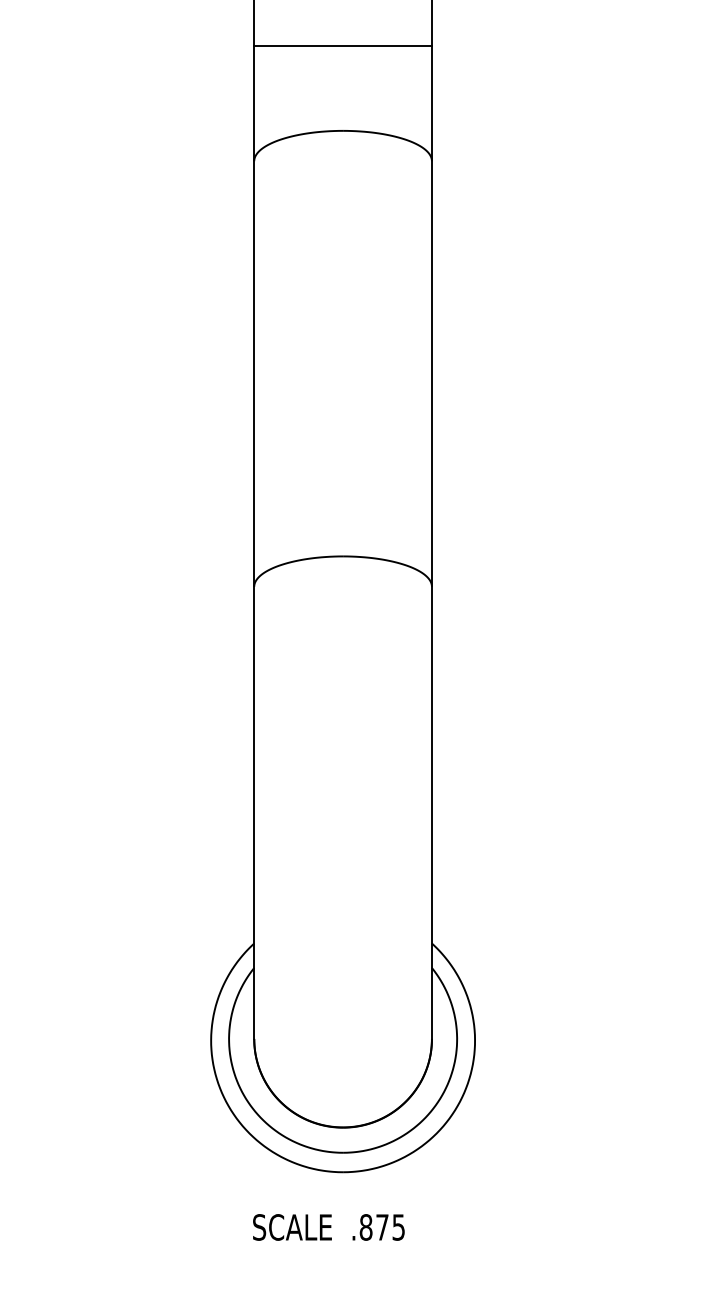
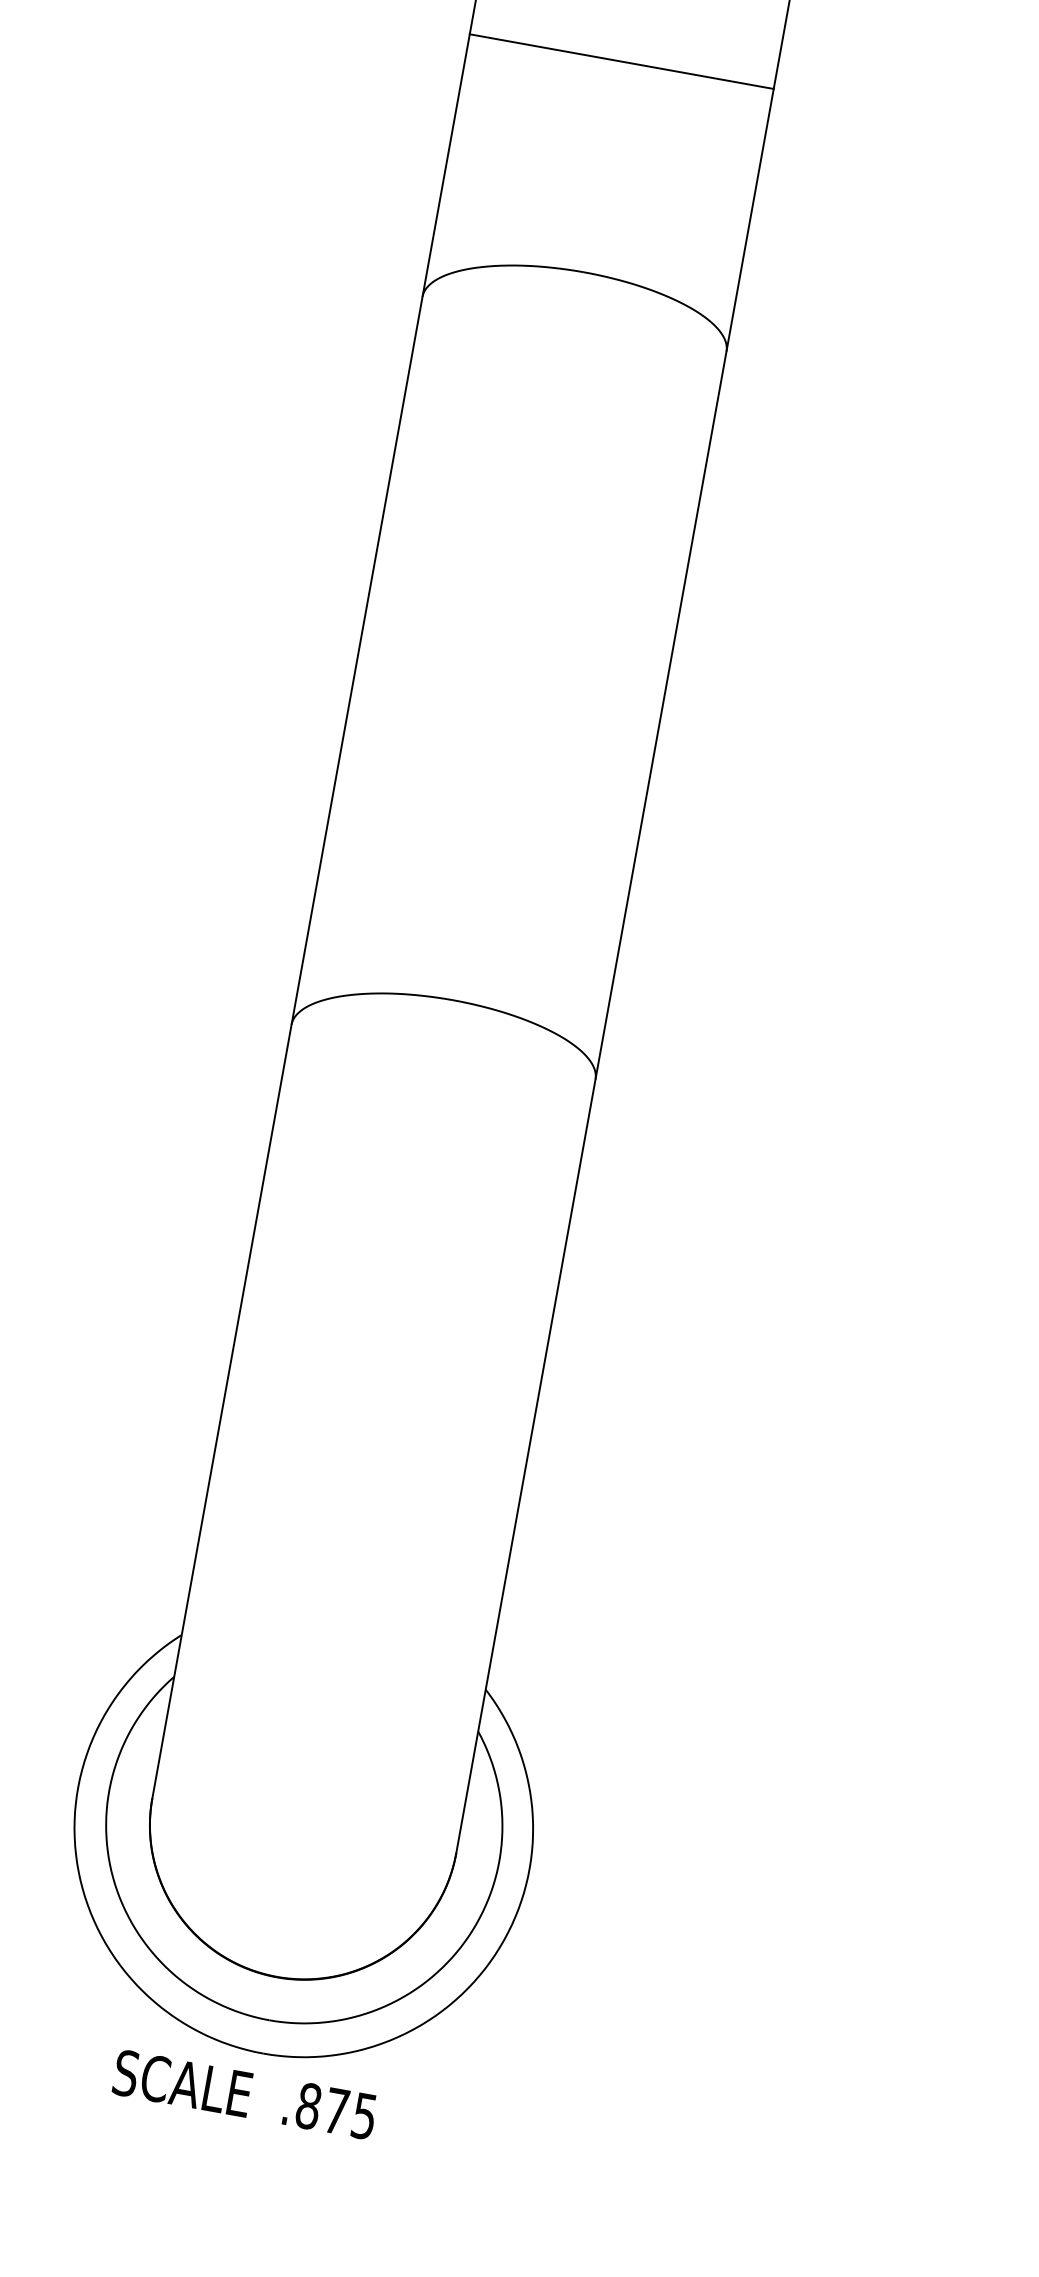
line: (342, 45) -> (620, 61), moved
text: (328, 1227) -> (244, 2094), moved

